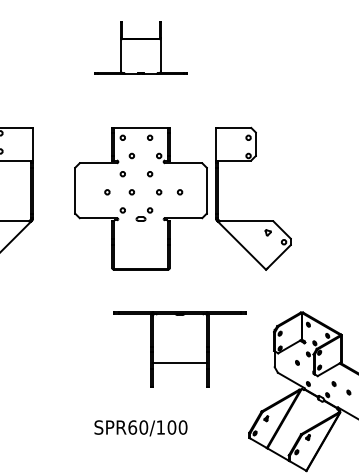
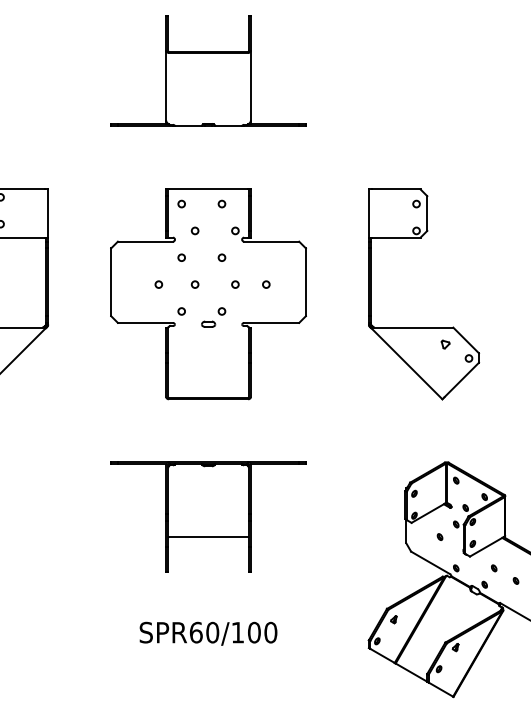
part: (140, 47) -> (207, 70), size x1.43
part: (253, 220) -> (423, 326), moved
part: (179, 349) -> (207, 517), moved

